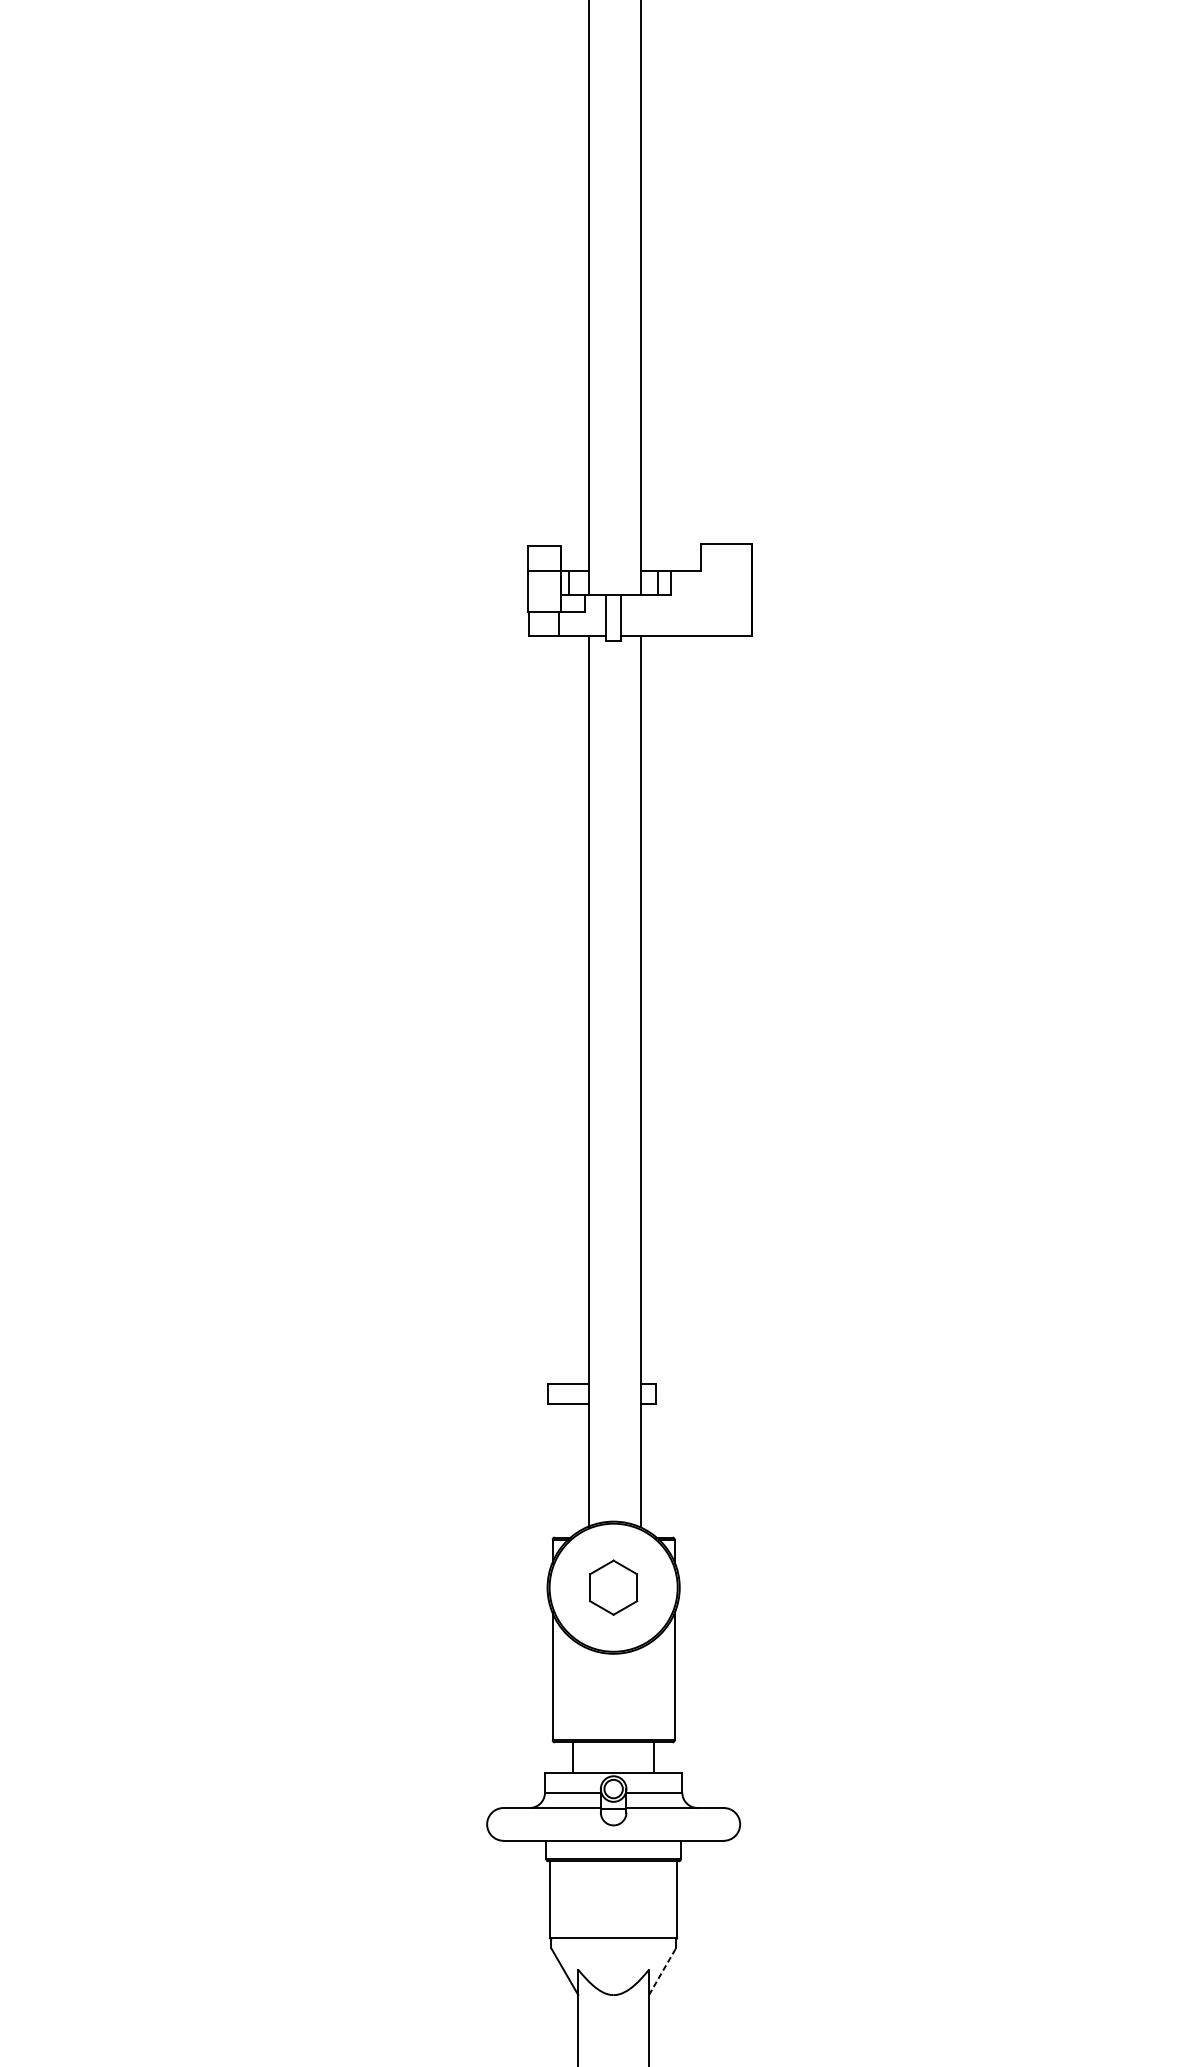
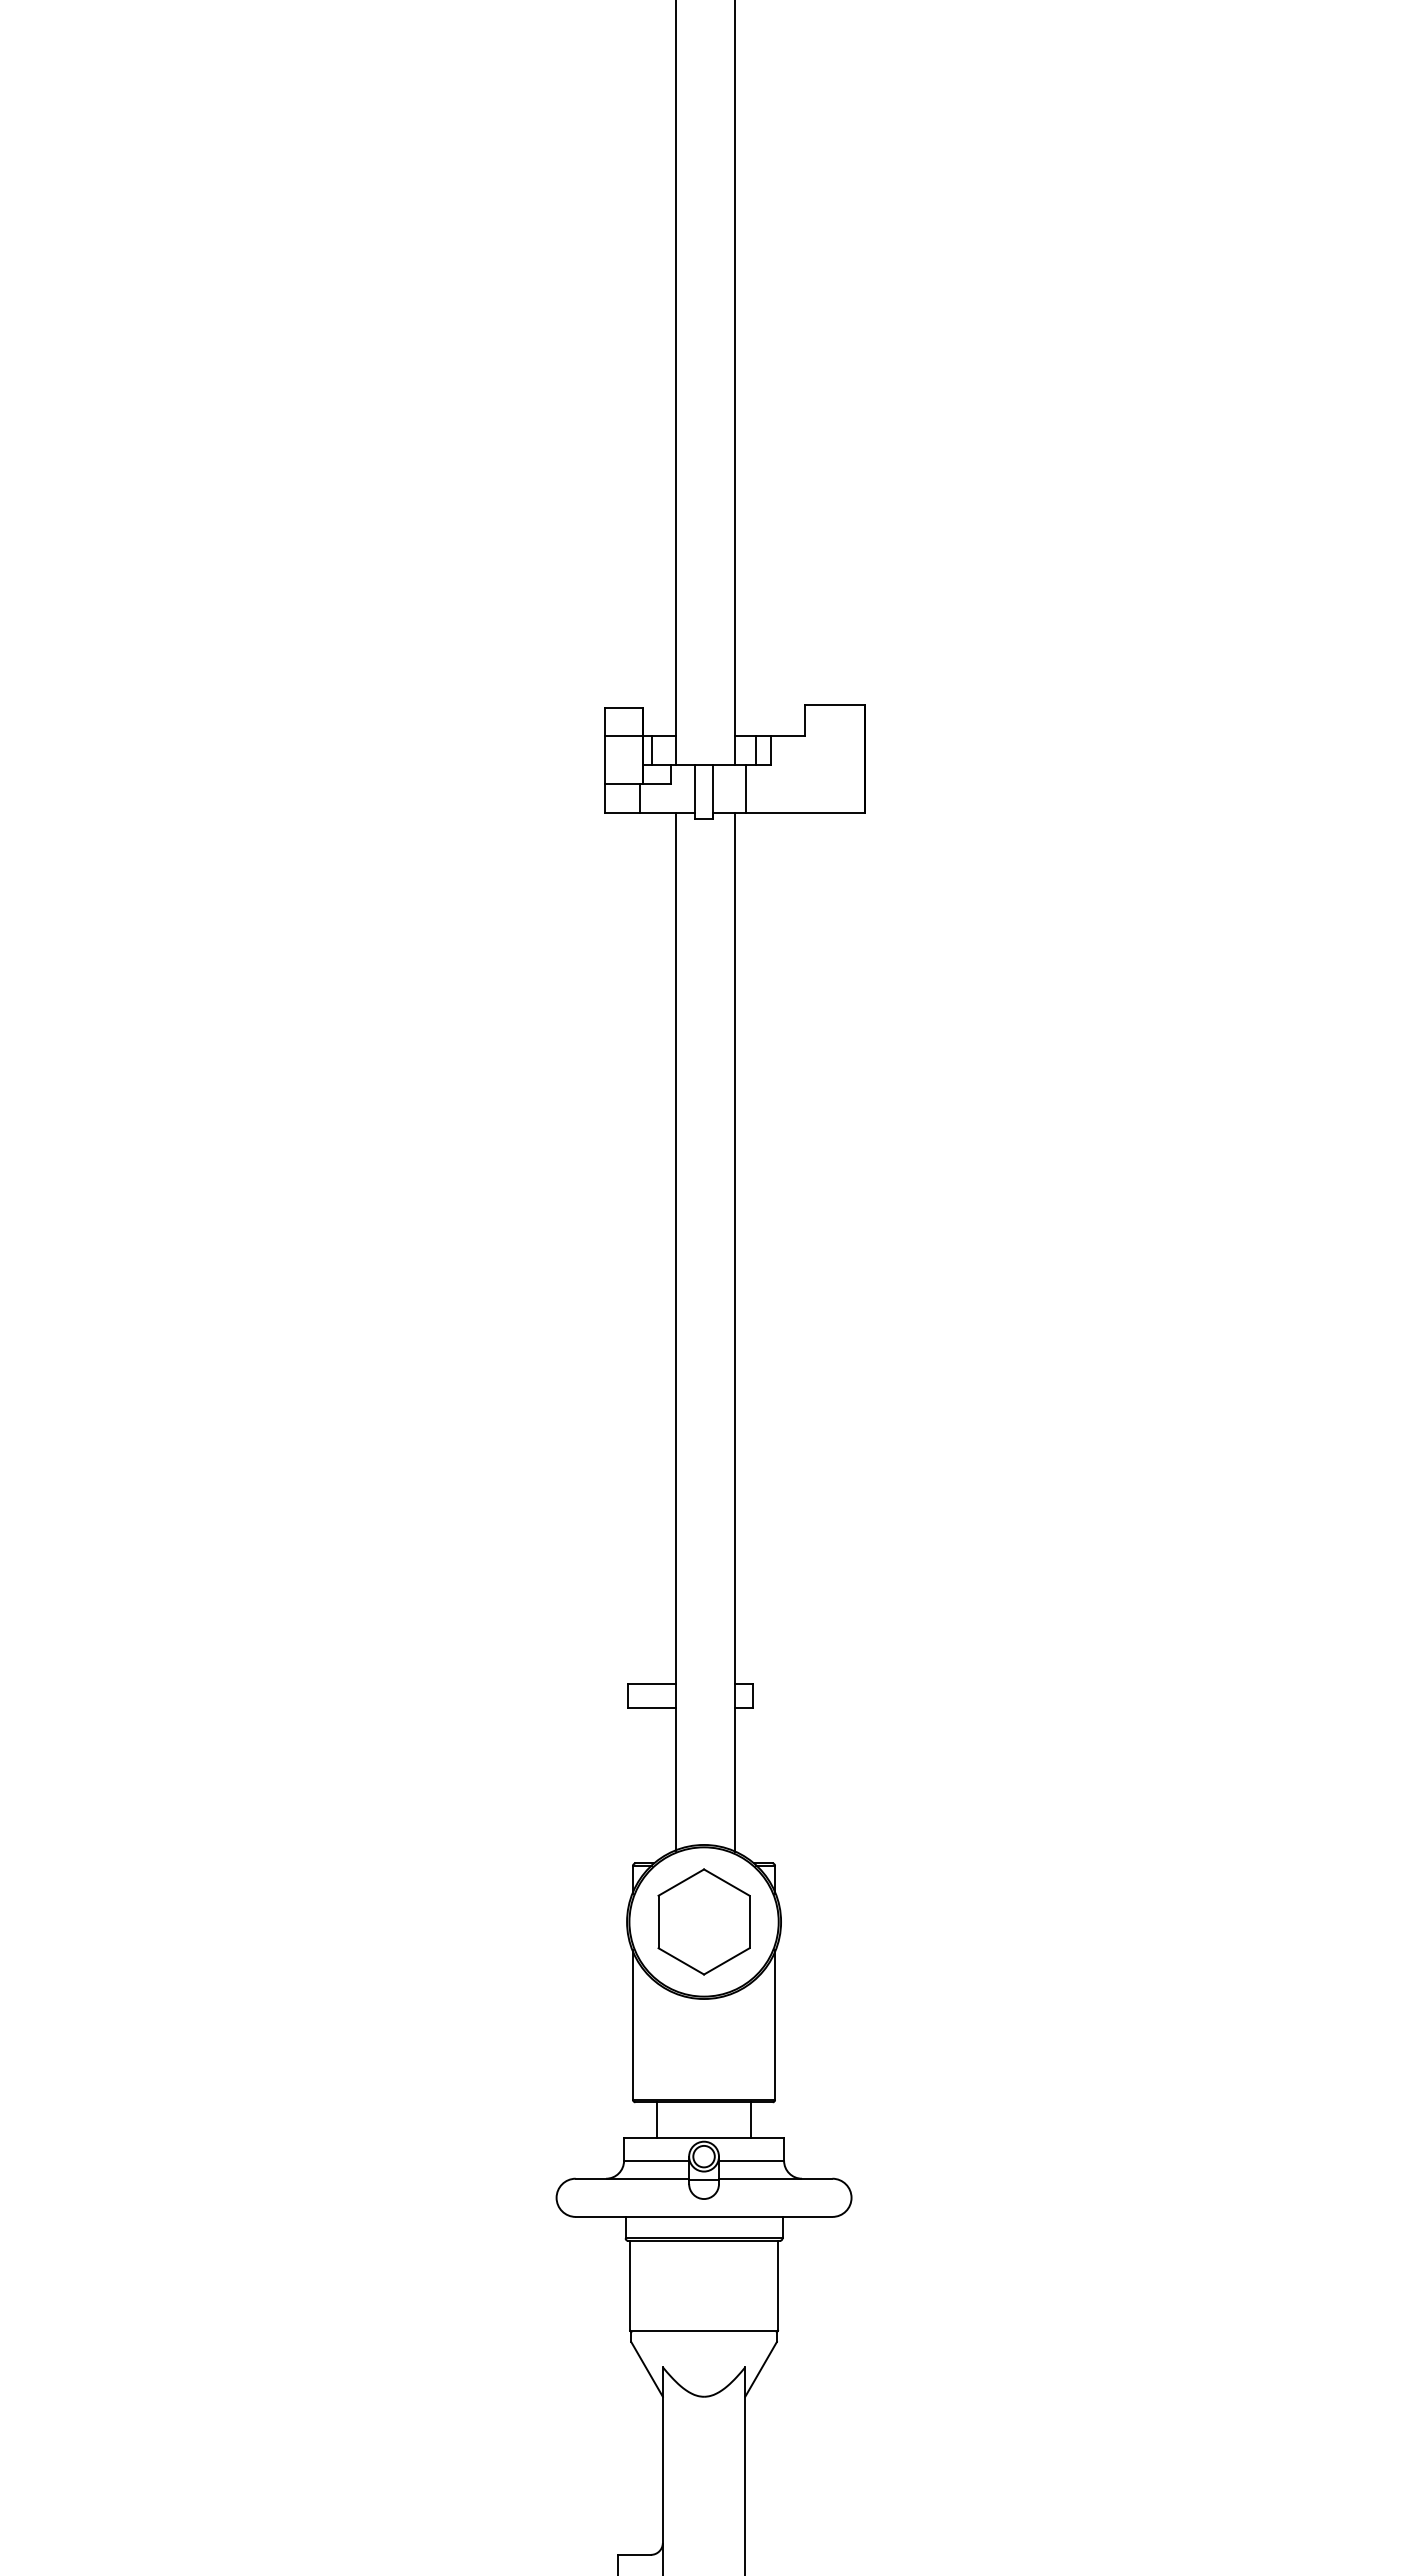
line: (649, 615) -> (745, 788), added
part: (613, 1587) -> (703, 1921), size x1.67
line: (662, 1971) -> (761, 2369), dashed -> solid

